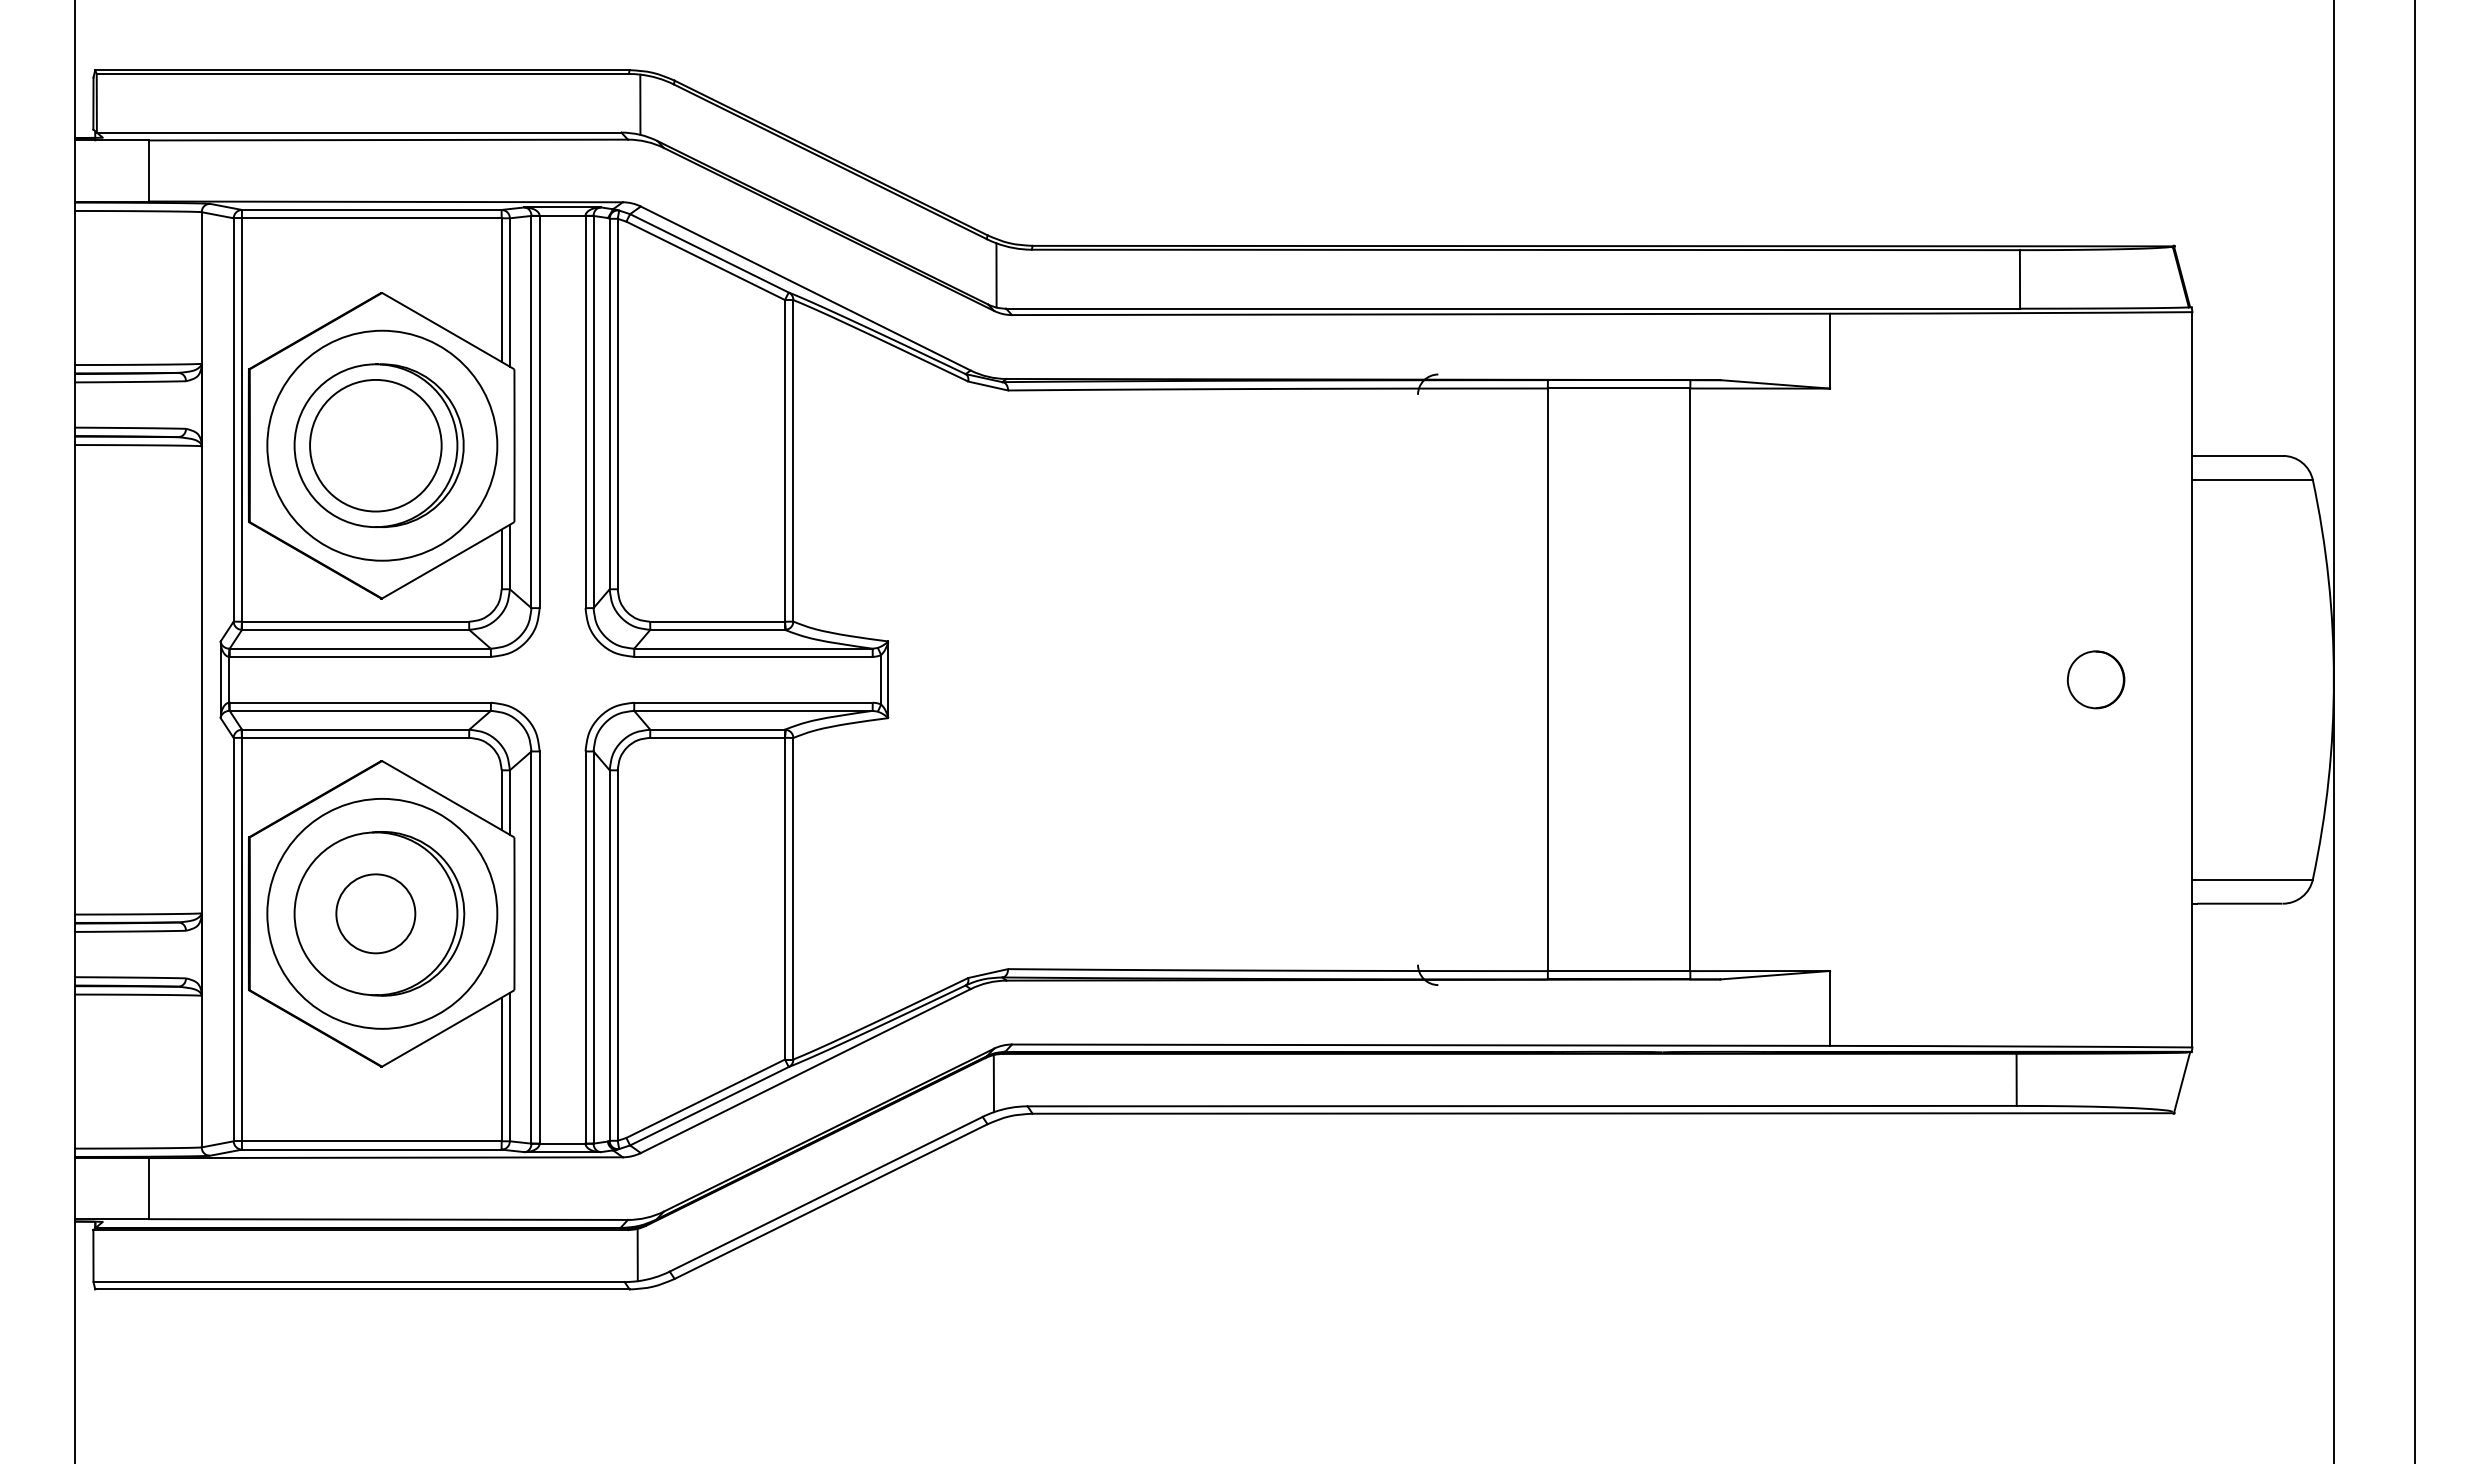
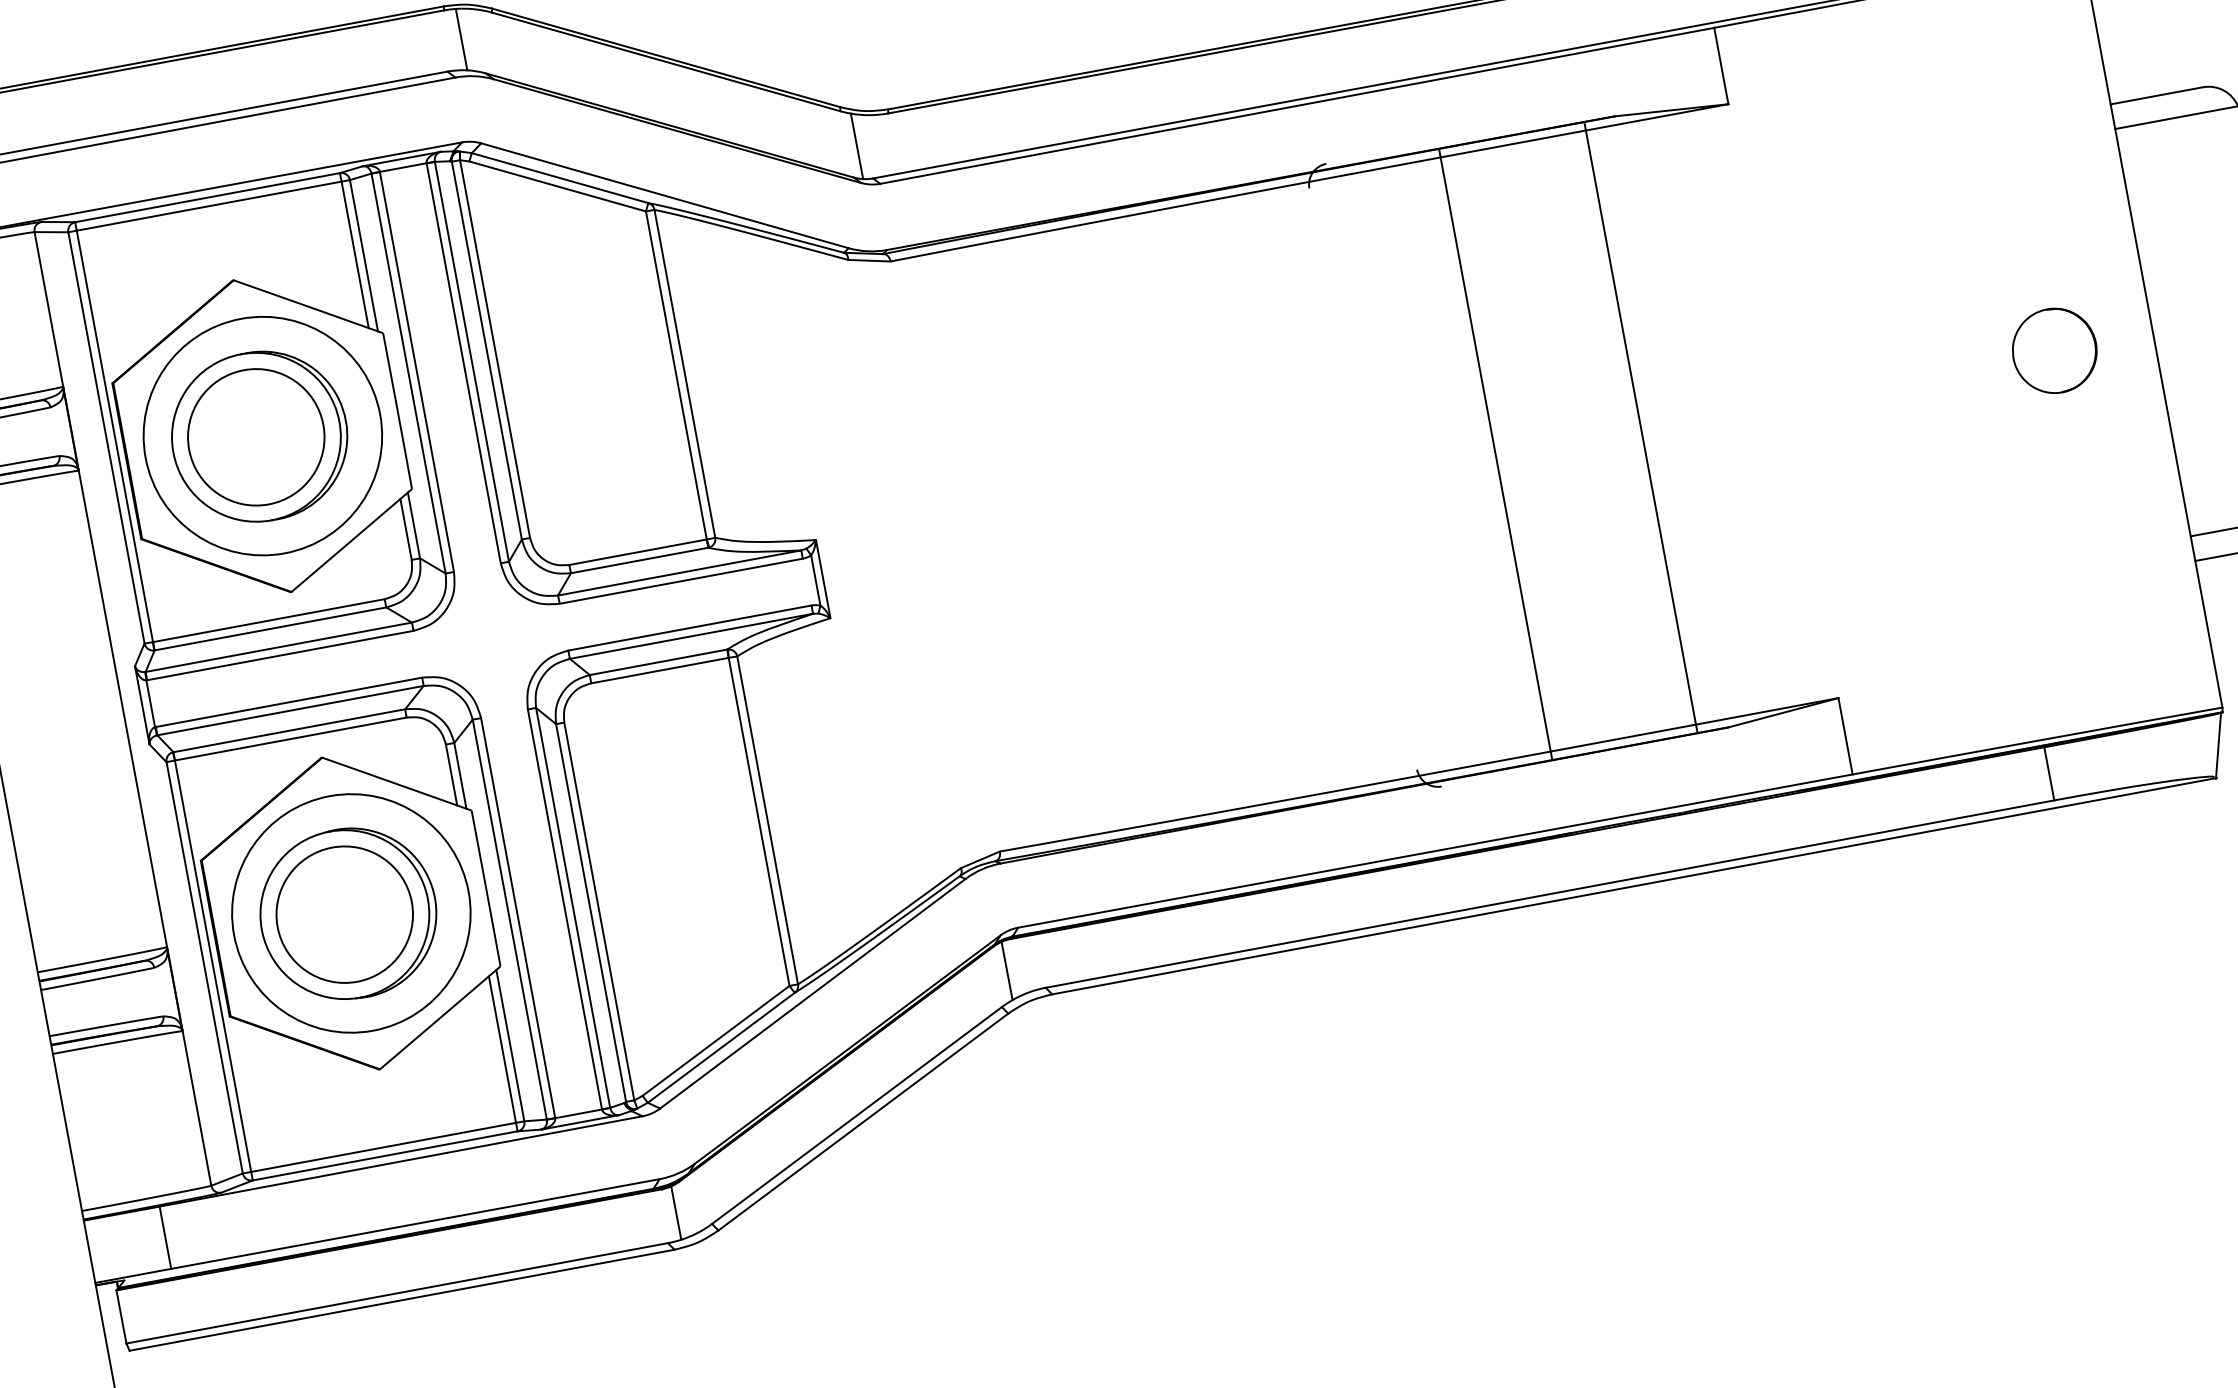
part: (2095, 679) -> (2054, 350), size x1.43
circle: (375, 913) -> (344, 914), size x1.67

